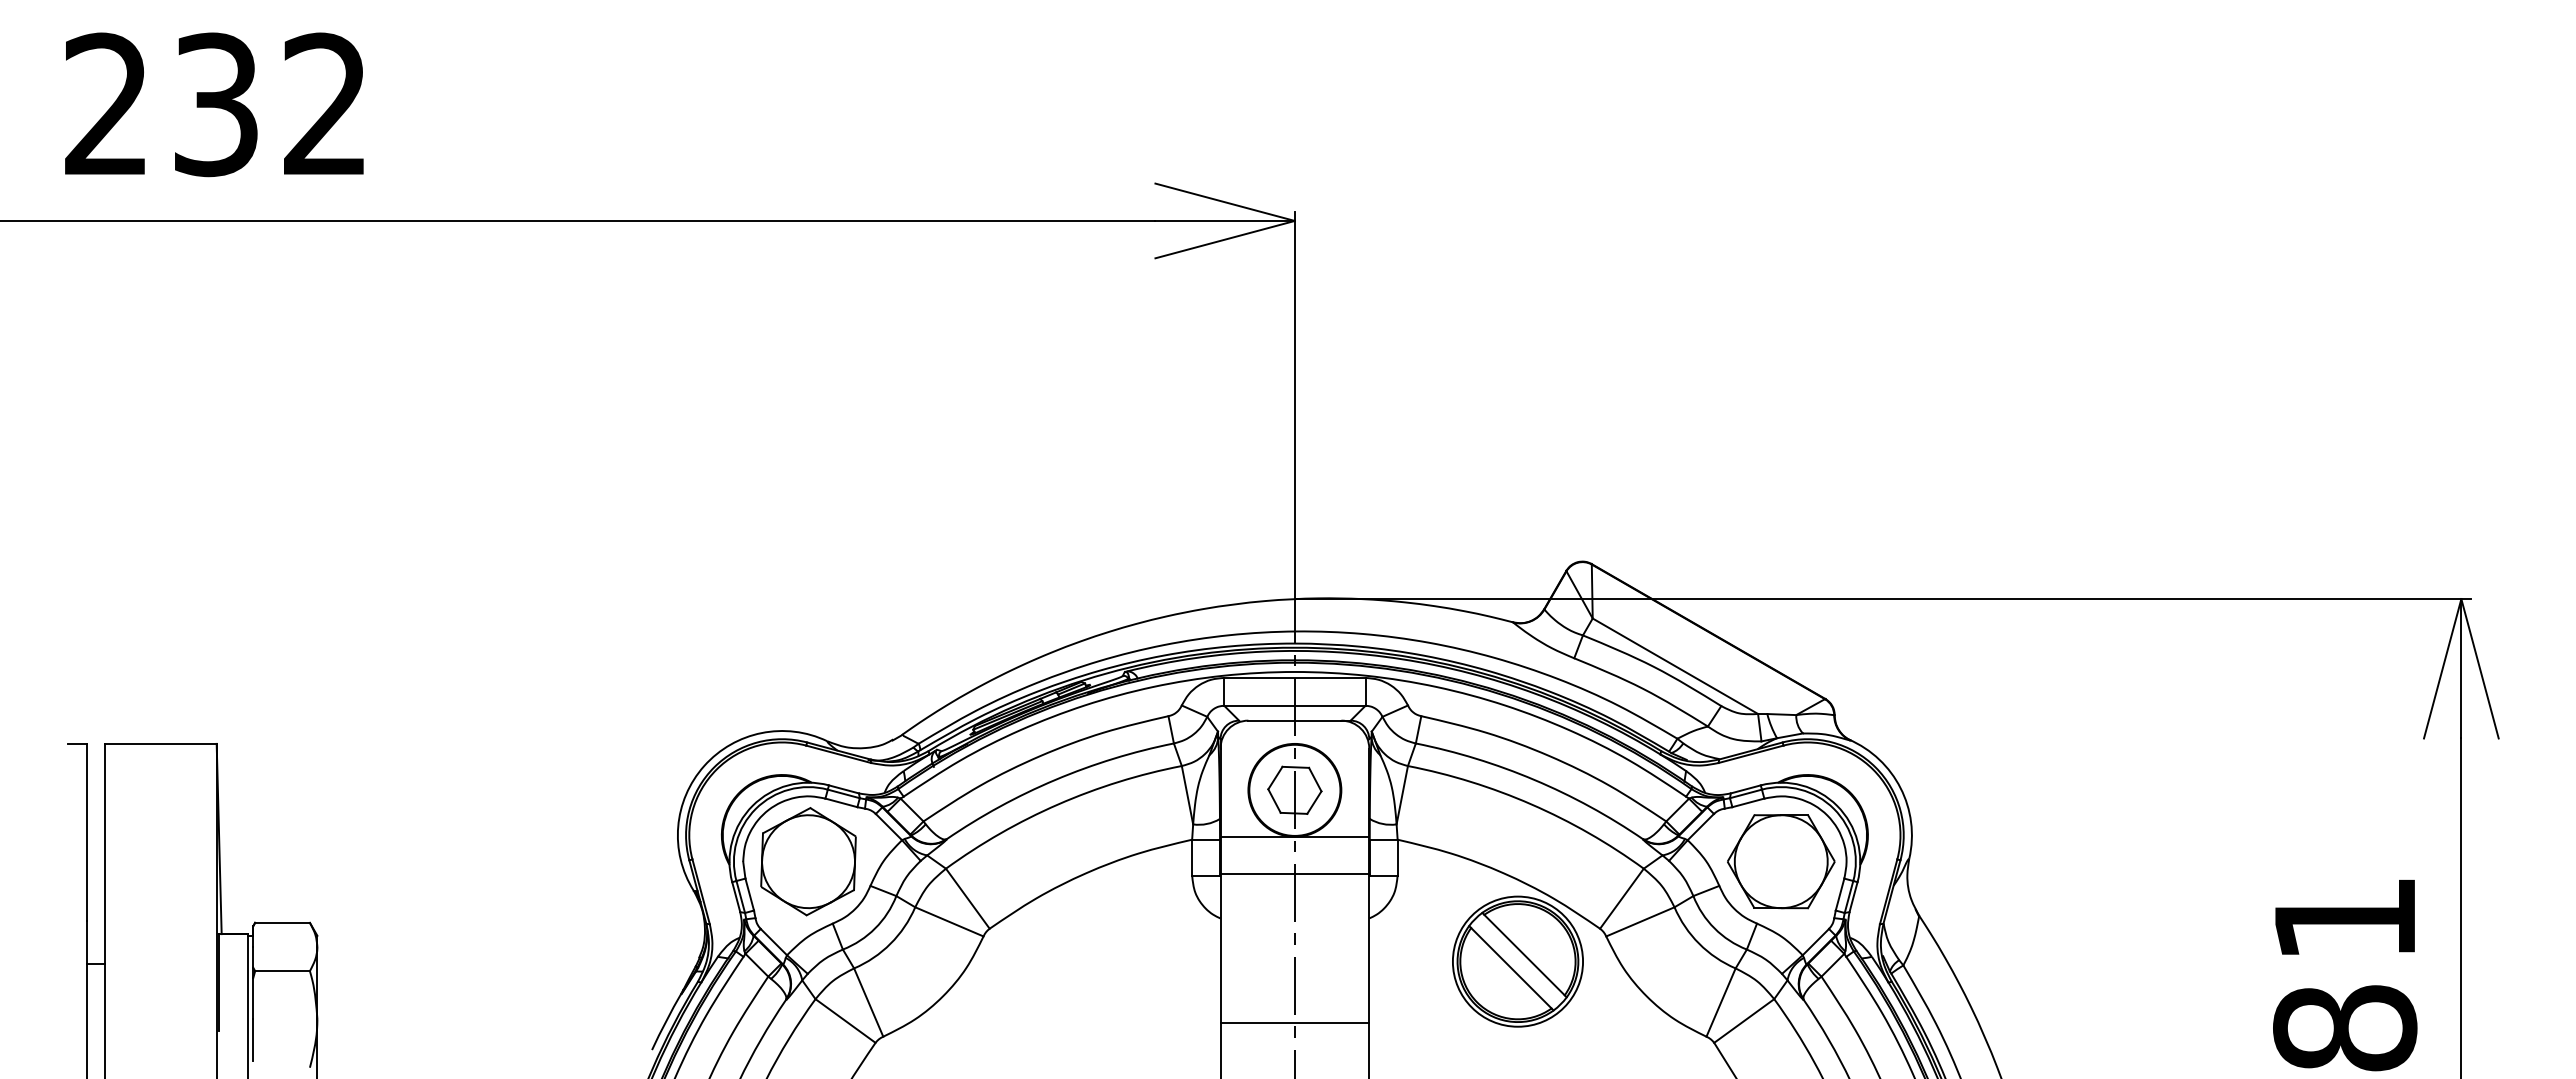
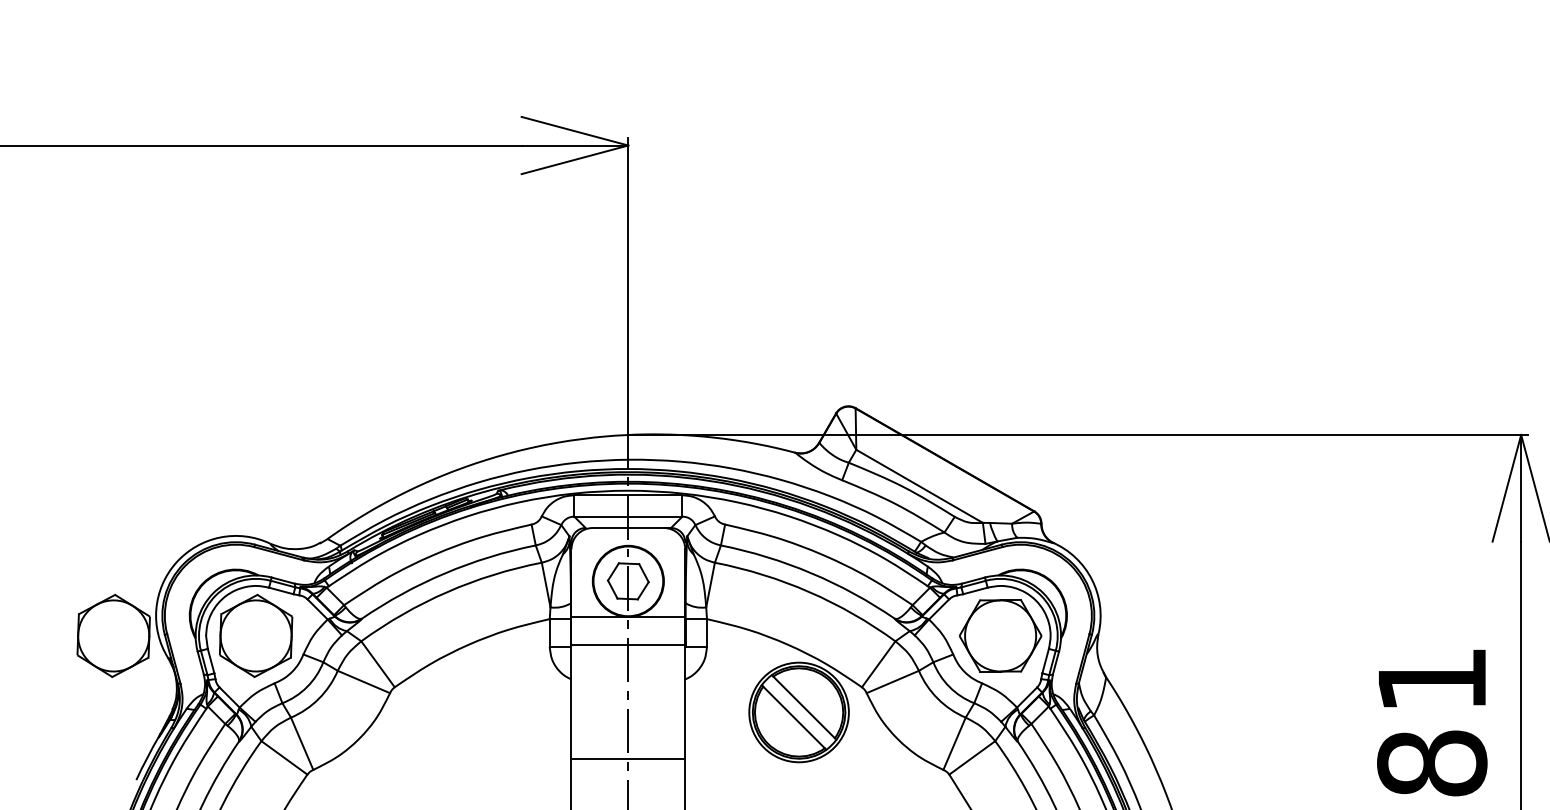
part: (622, 861) -> (113, 635), added

